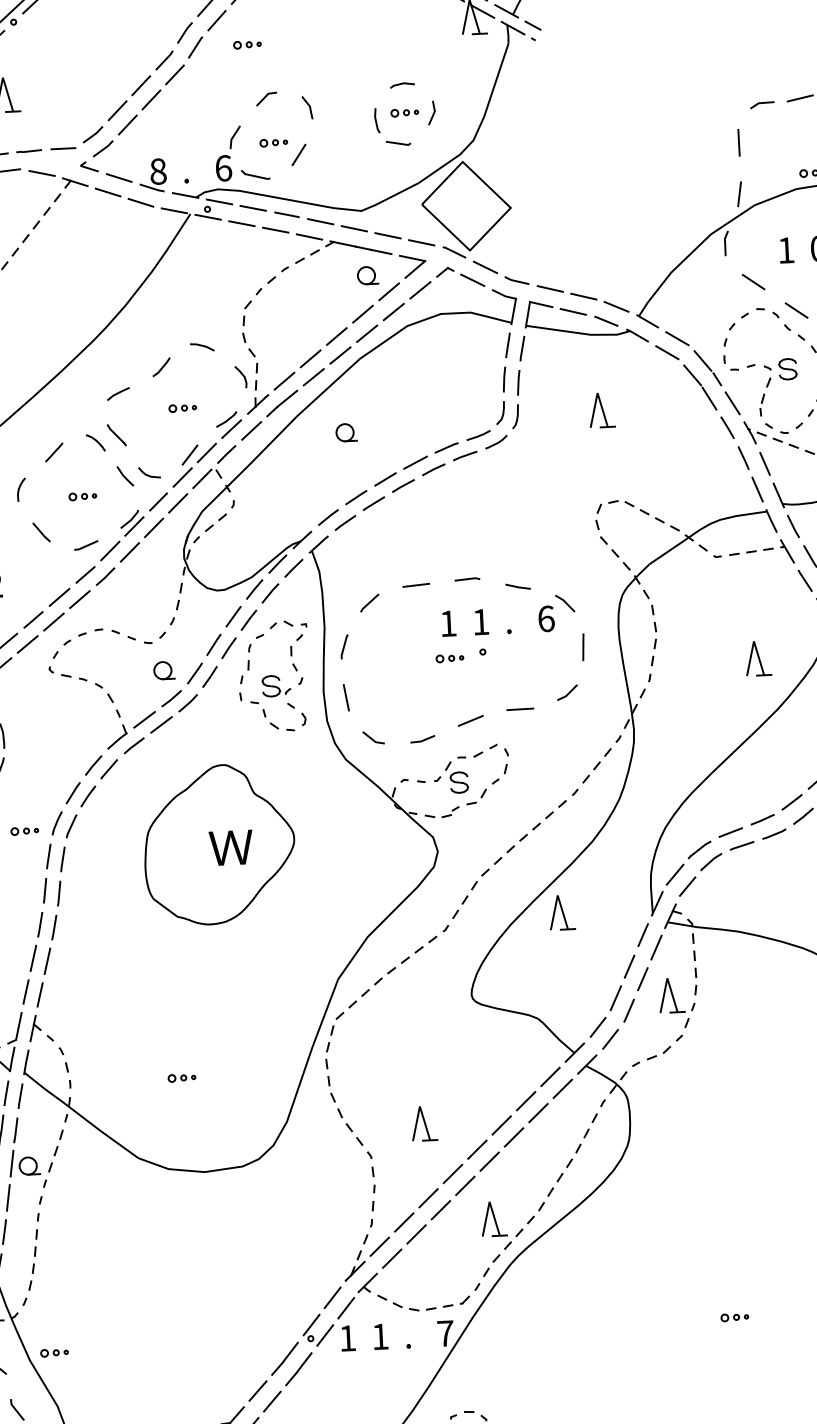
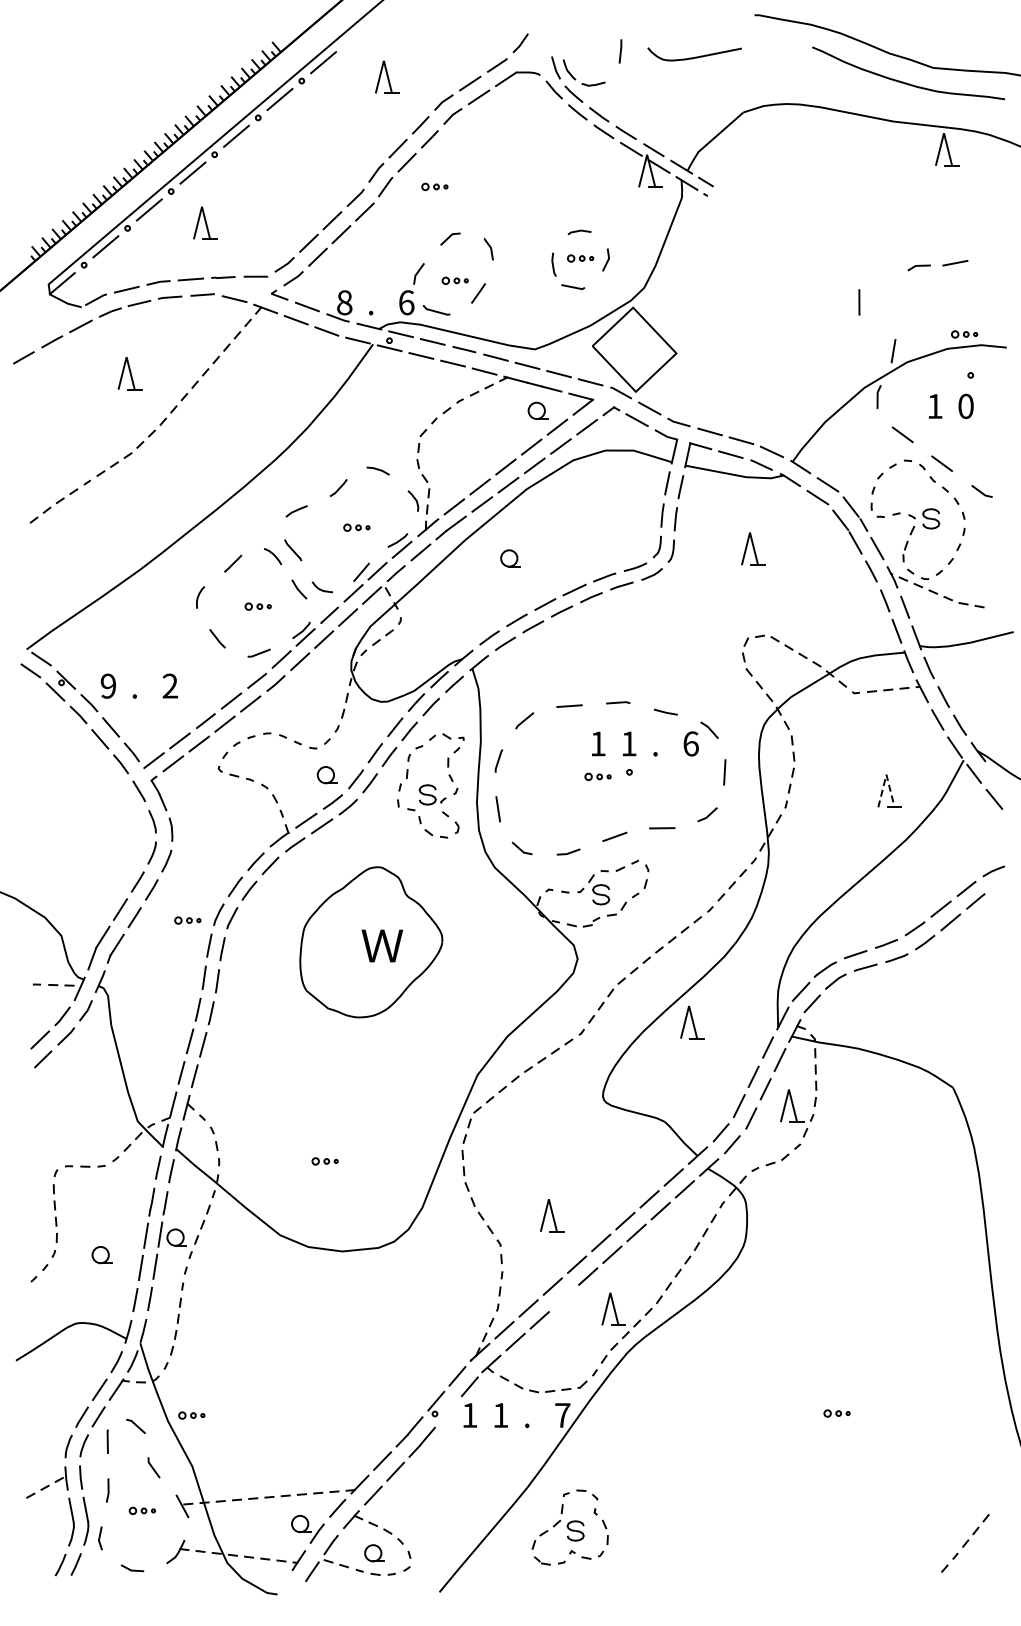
line: (739, 142) -> (859, 302), moved
line: (753, 641) -> (886, 774), solid -> dashed
line: (440, 1210) -> (563, 1298), removed
line: (324, 1335) -> (448, 1411), removed

